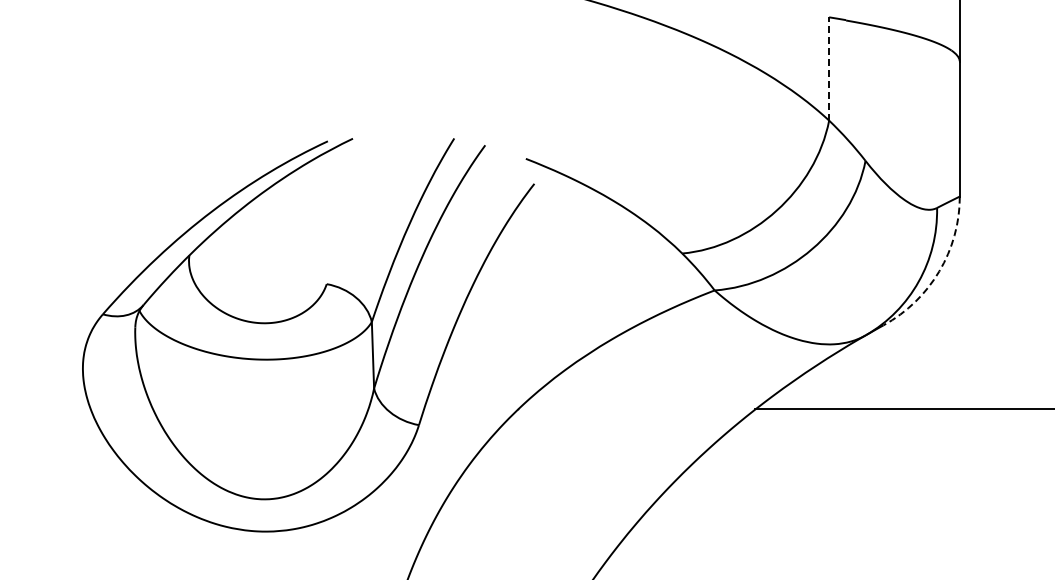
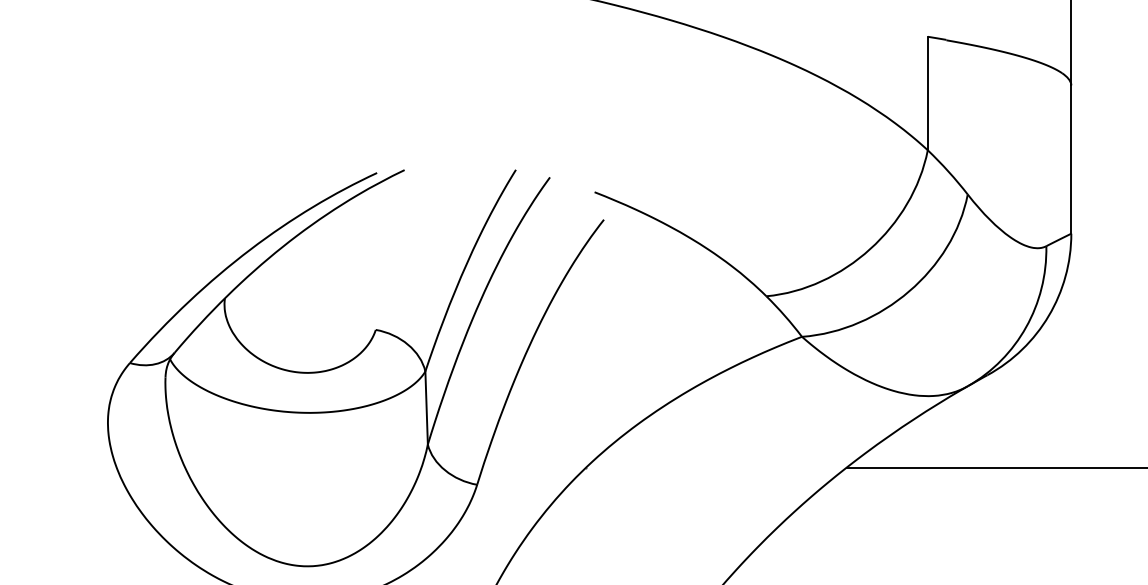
line: (829, 68) -> (928, 92), dashed -> solid
arc: (939, 271) -> (1049, 316), dashed -> solid

